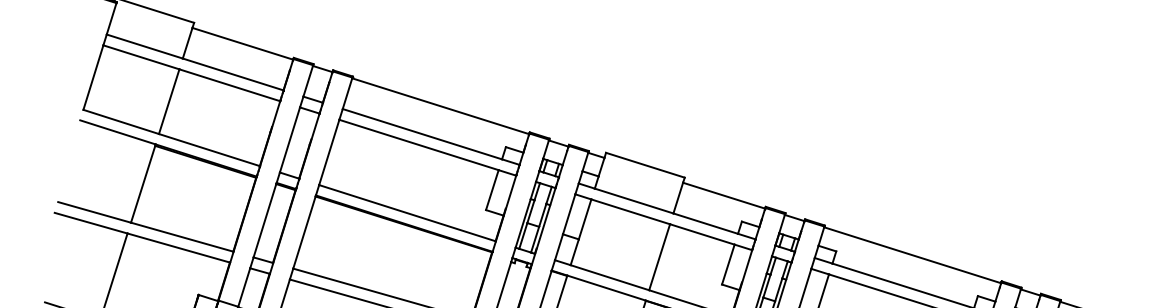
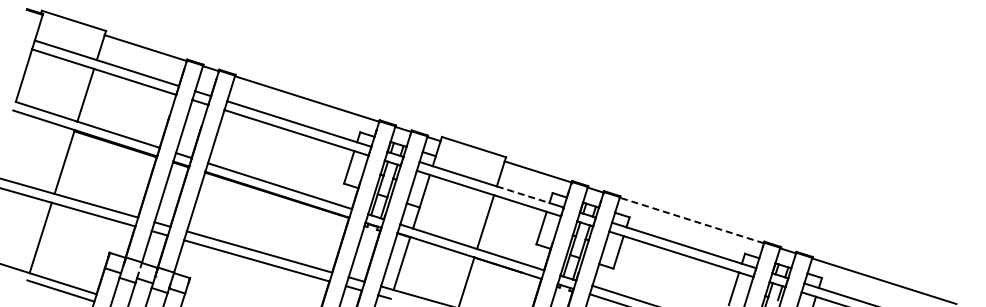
line: (706, 223) -> (523, 194), solid -> dashed
line: (912, 255) -> (691, 220), solid -> dashed

